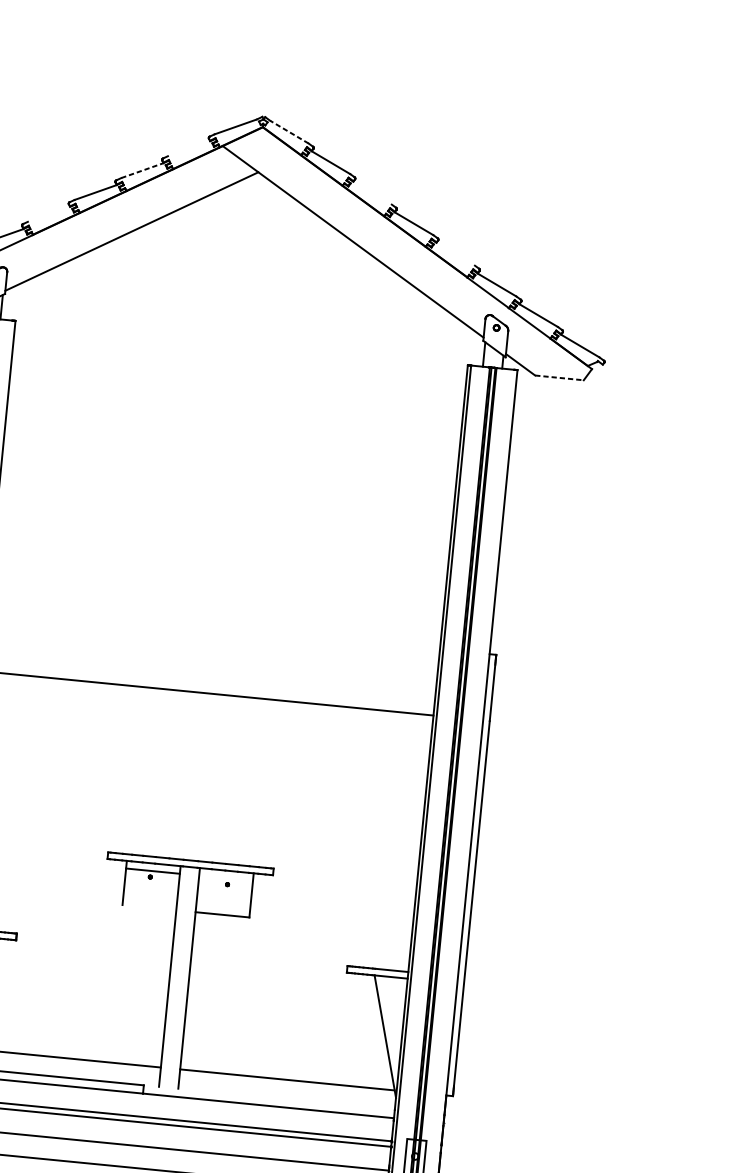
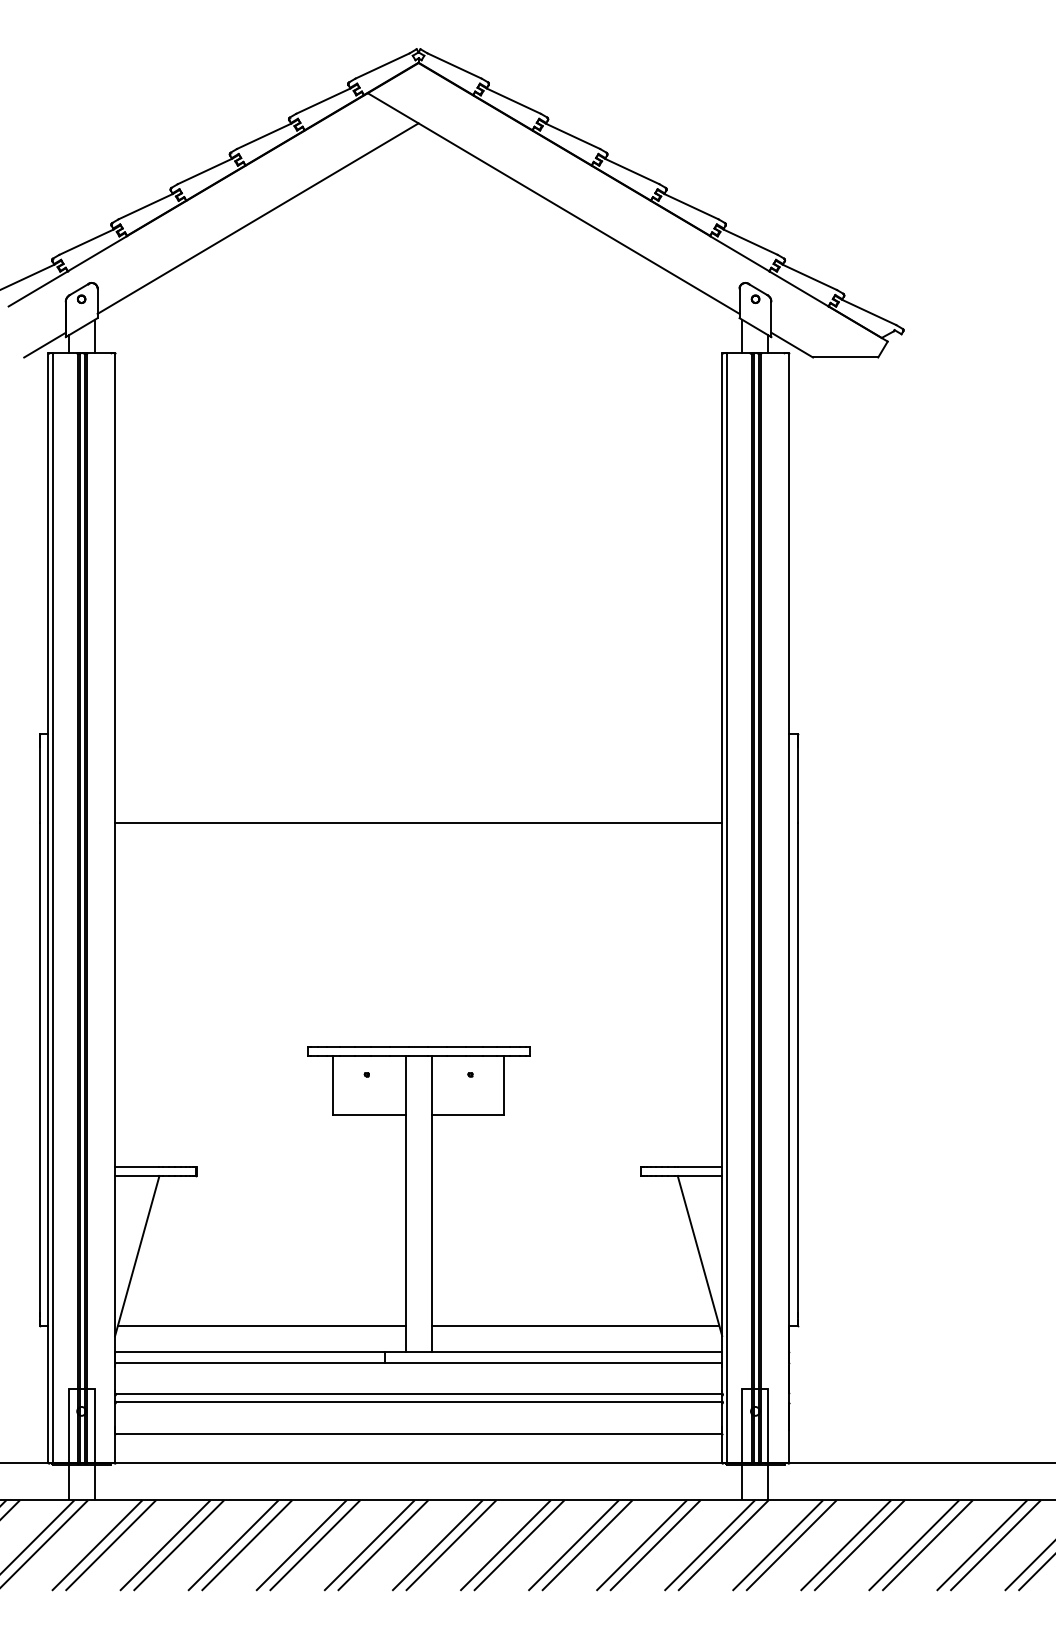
line: (289, 132) -> (454, 66), dashed -> solid
line: (189, 148) -> (323, 100), added
line: (142, 170) -> (264, 136), dashed -> solid
line: (372, 193) -> (572, 136), added
line: (48, 214) -> (145, 206), added
line: (455, 254) -> (691, 206), added
line: (559, 377) -> (845, 357), dashed -> solid
line: (152, 871) -> (369, 1115), moved
line: (269, 1097) -> (553, 1352), added

